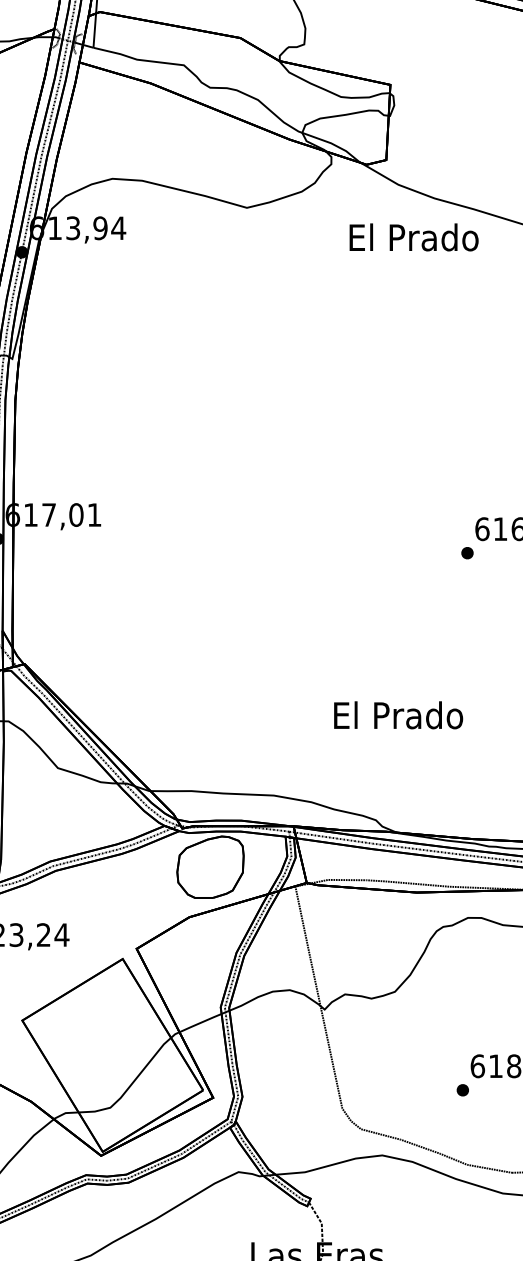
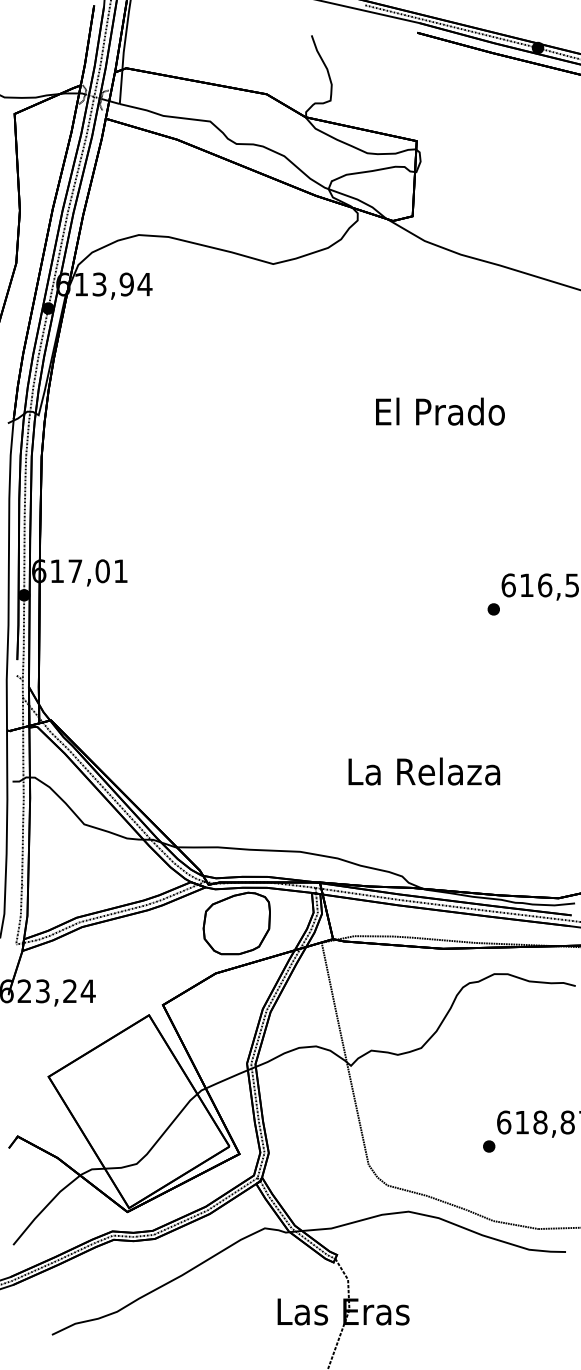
text: (414, 237) -> (440, 411), moved
text: (398, 715) -> (424, 771), El Prado -> La Relaza

